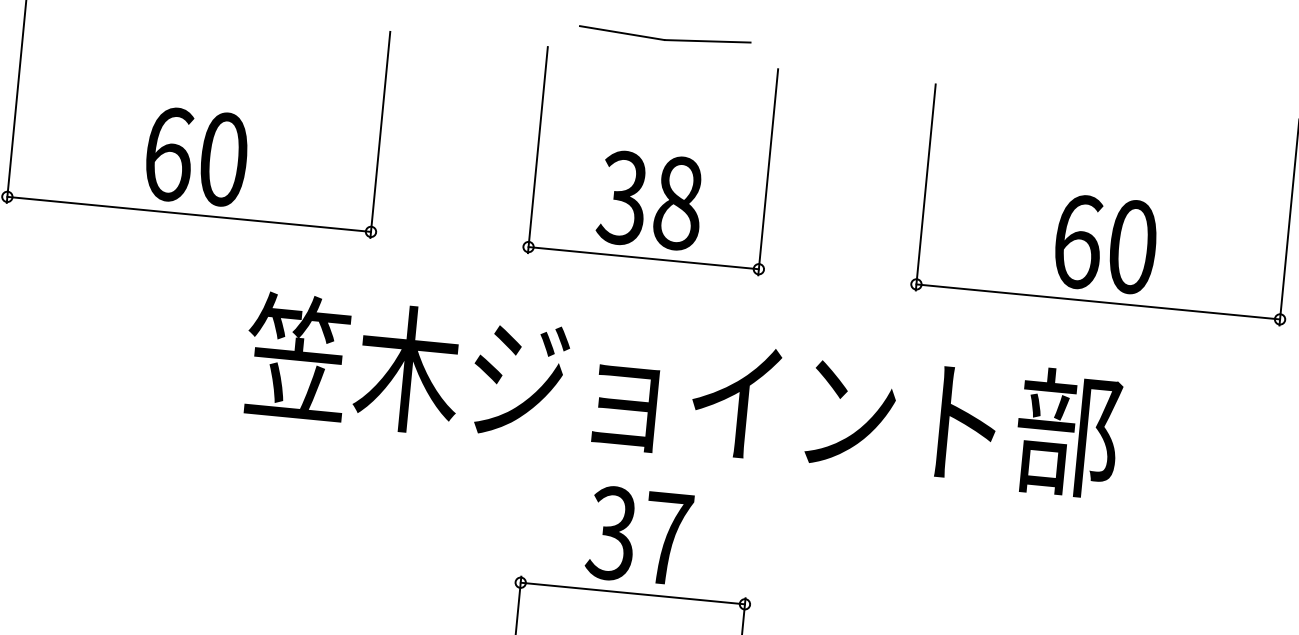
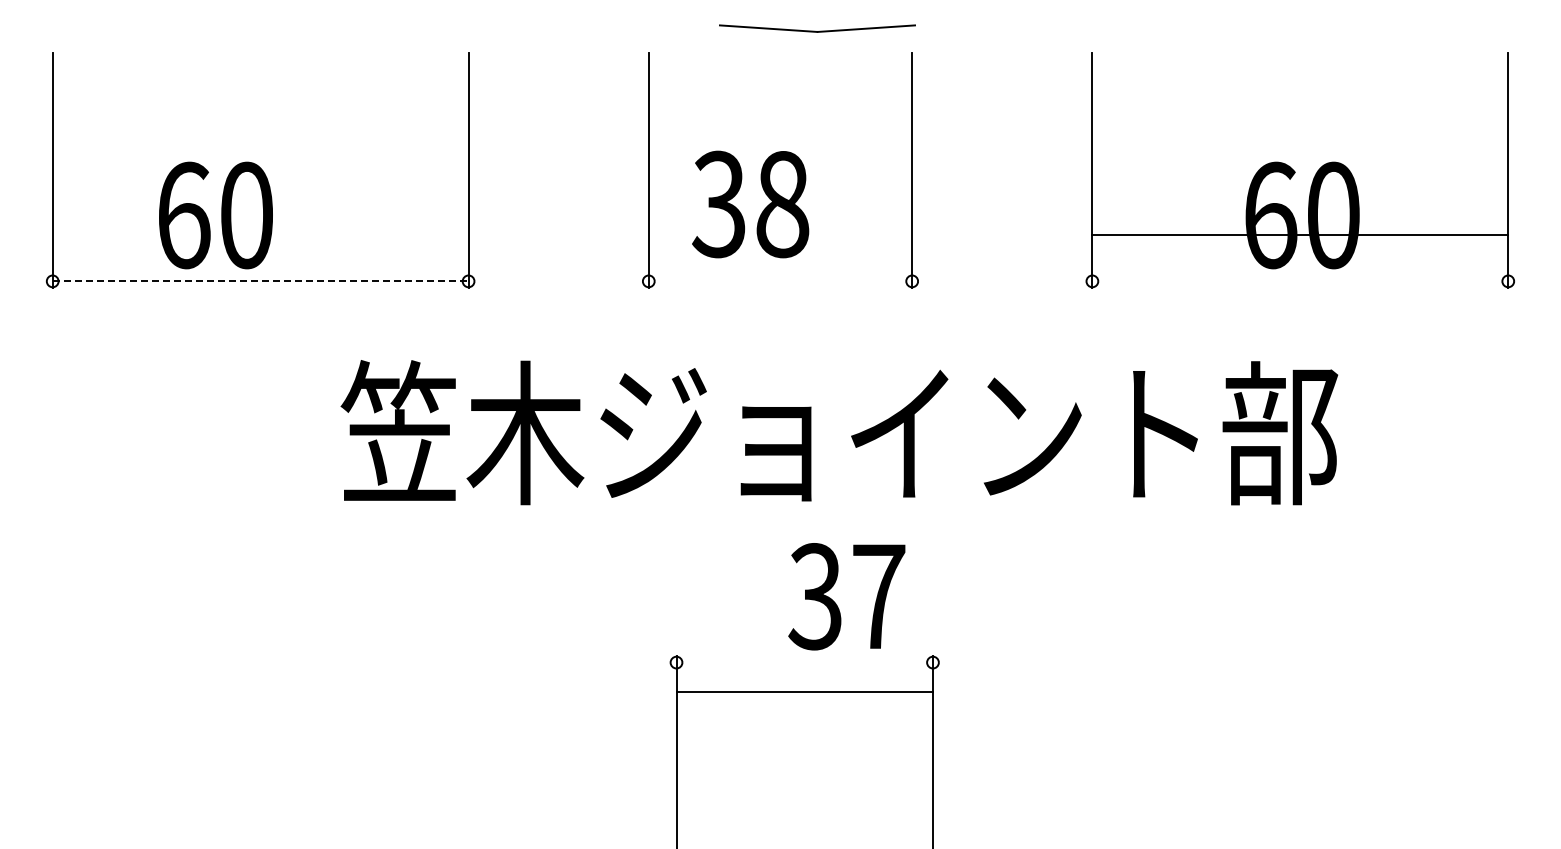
part: (665, 37) -> (817, 28), moved
text: (196, 156) -> (215, 215), moved
text: (650, 200) -> (750, 204), moved
line: (189, 214) -> (260, 281), solid -> dashed
line: (643, 258) -> (780, 281), removed
line: (1098, 302) -> (1300, 235), moved
text: (639, 535) -> (846, 596), moved
line: (632, 593) -> (804, 691), moved

